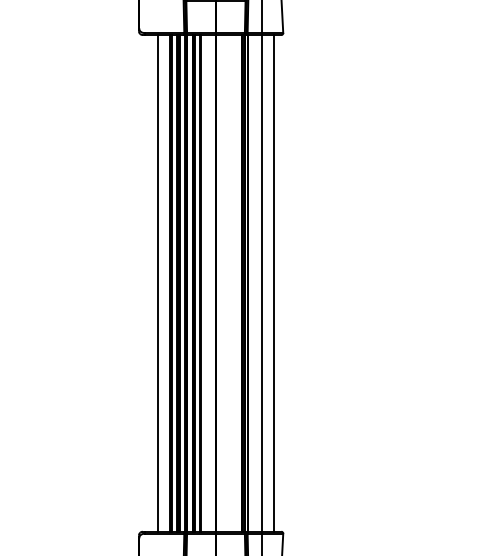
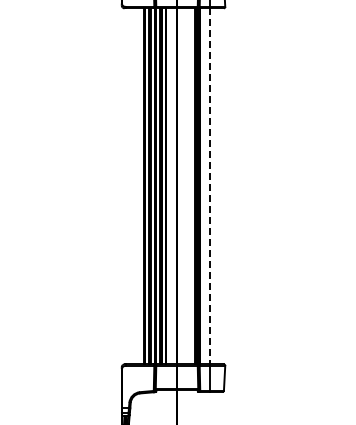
line: (158, 283) -> (135, 186), removed
line: (262, 283) -> (210, 186), solid -> dashed
line: (273, 283) -> (218, 186), removed

